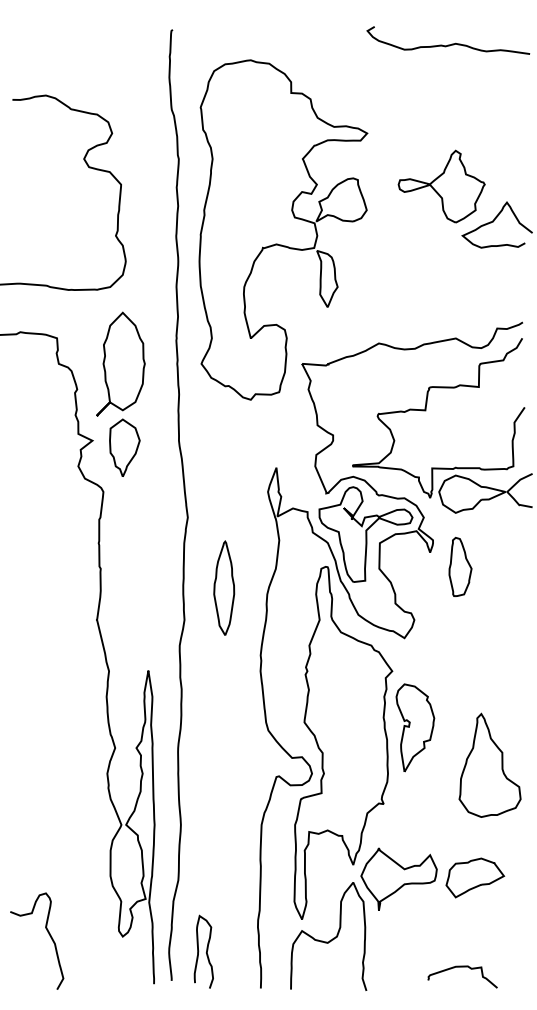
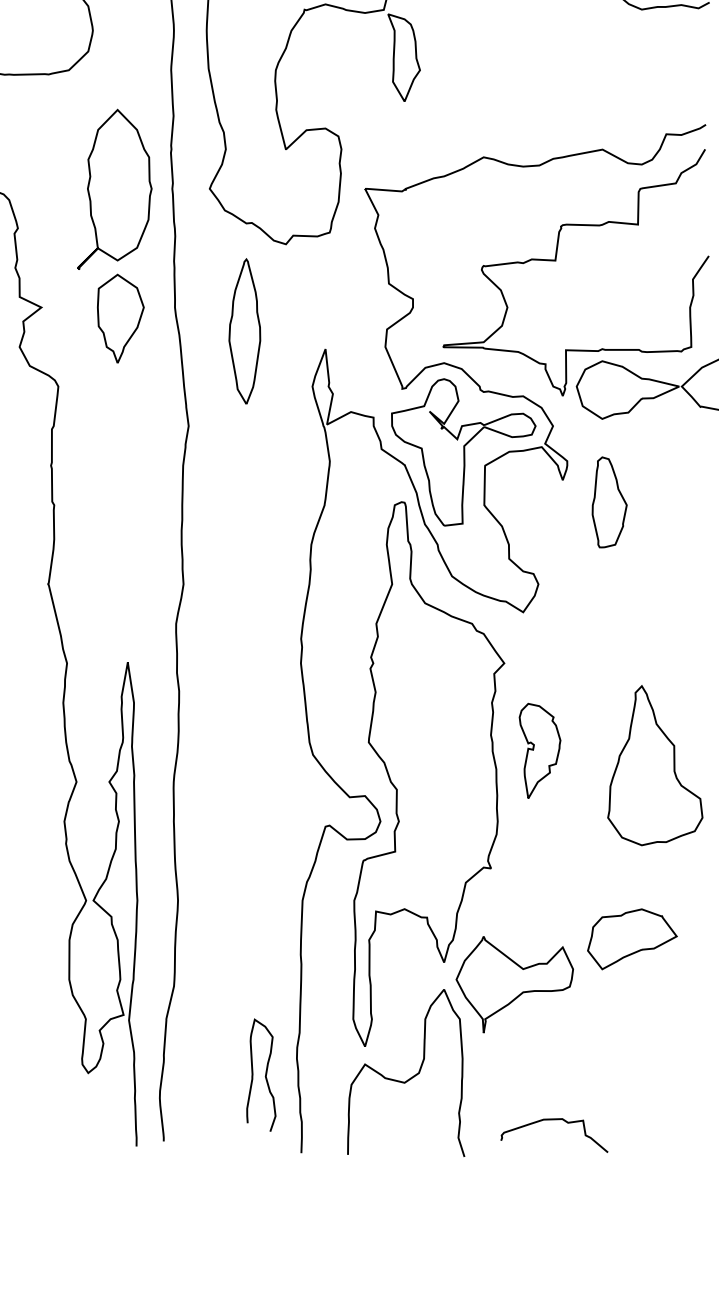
part: (120, 393) -> (114, 234), moved
part: (224, 587) -> (245, 330), moved
part: (415, 727) -> (540, 750), size x0.7
part: (489, 764) -> (654, 764), moved
part: (475, 877) -> (632, 938), moved
curve: (206, 951) -> (265, 1074), moved
curve: (462, 967) -> (554, 1120), moved

